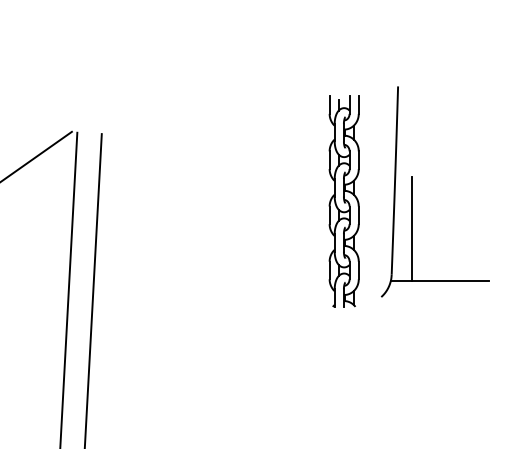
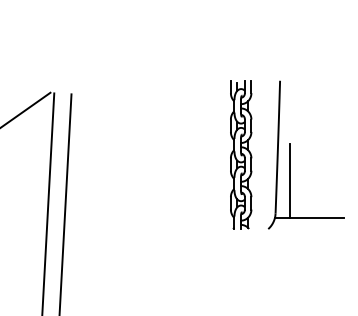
part: (412, 191) -> (290, 154), moved
part: (344, 201) -> (241, 154), moved

